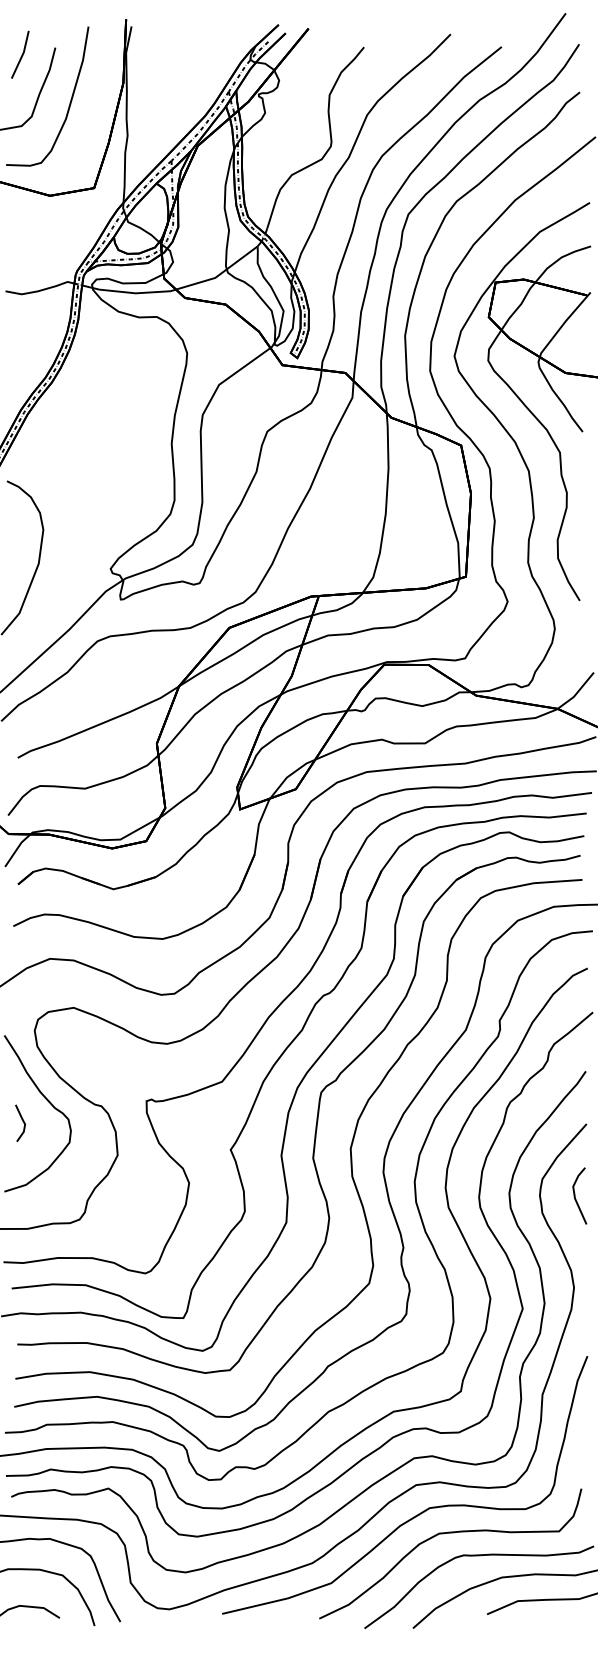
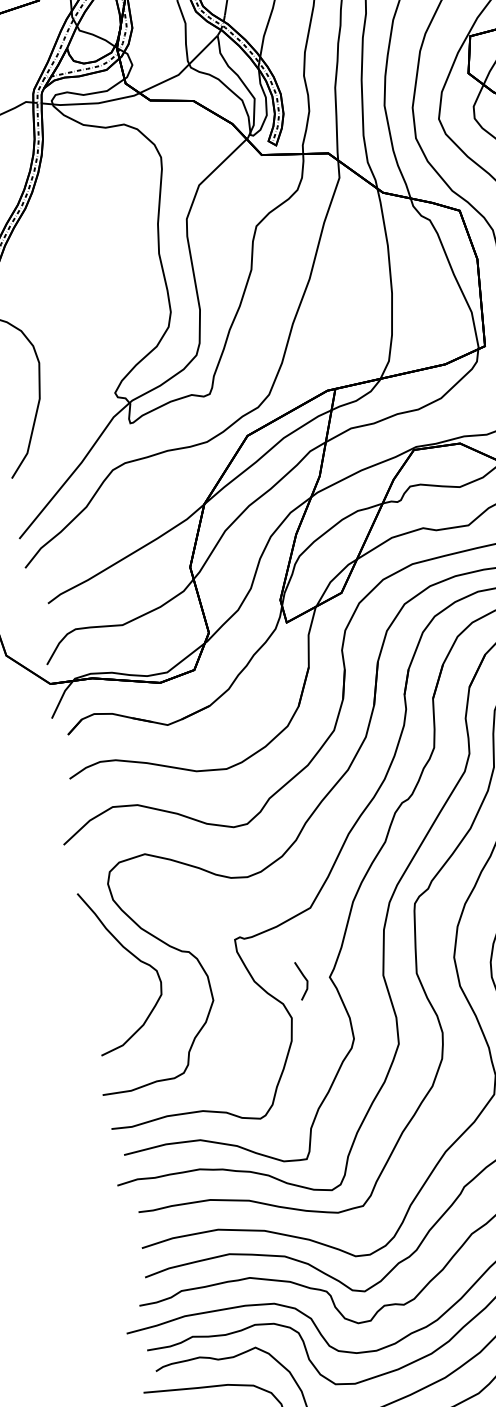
line: (22, 1121) -> (304, 978), moved

